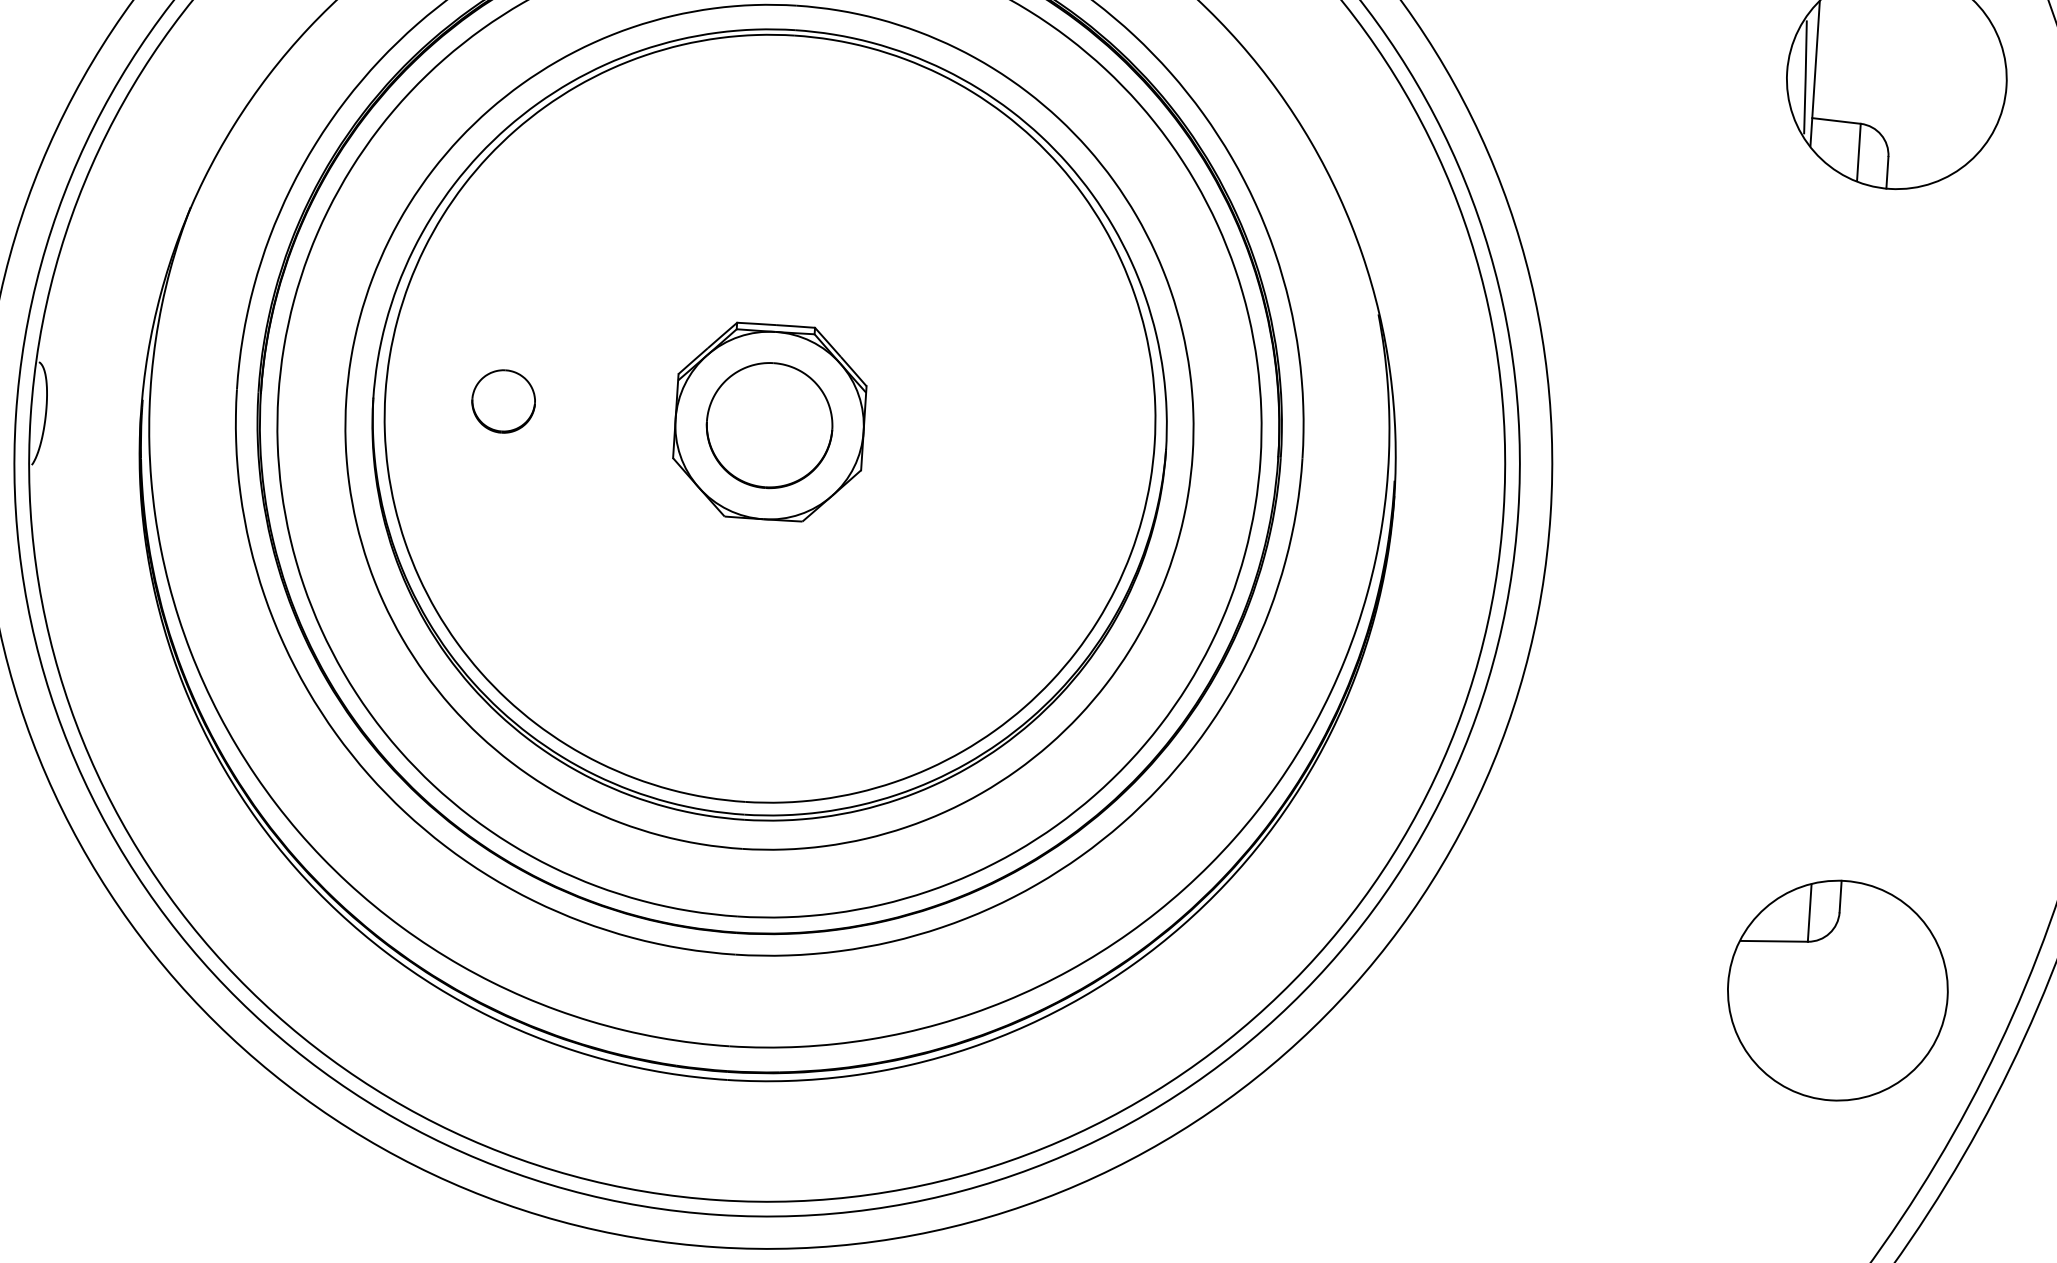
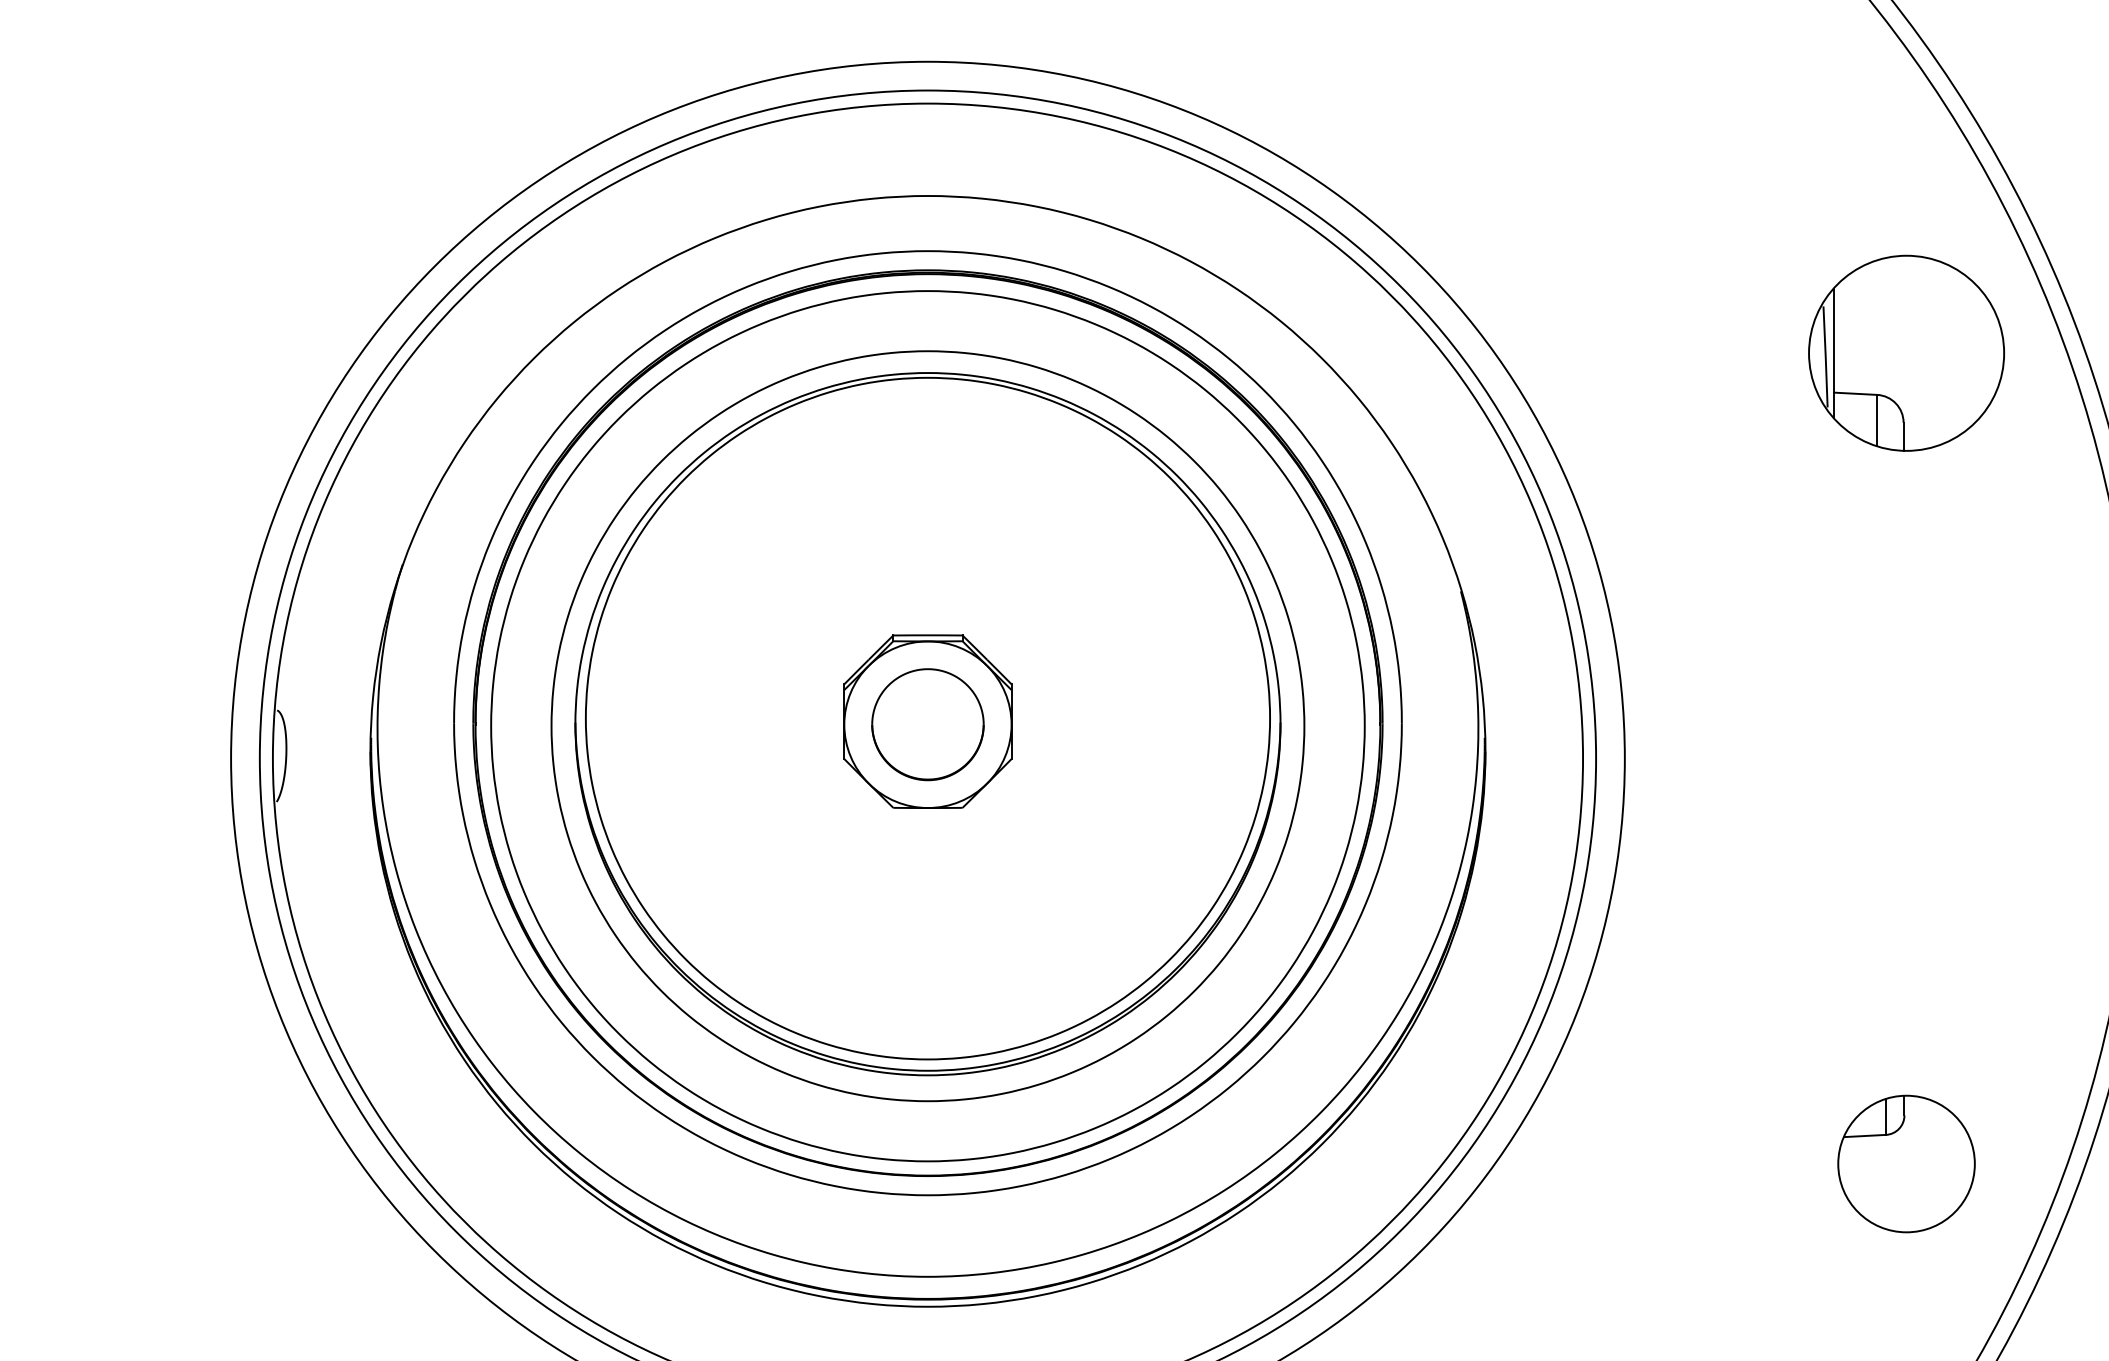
part: (503, 401) -> (690, 718), removed
part: (1837, 990) -> (1906, 1163), size x0.7

